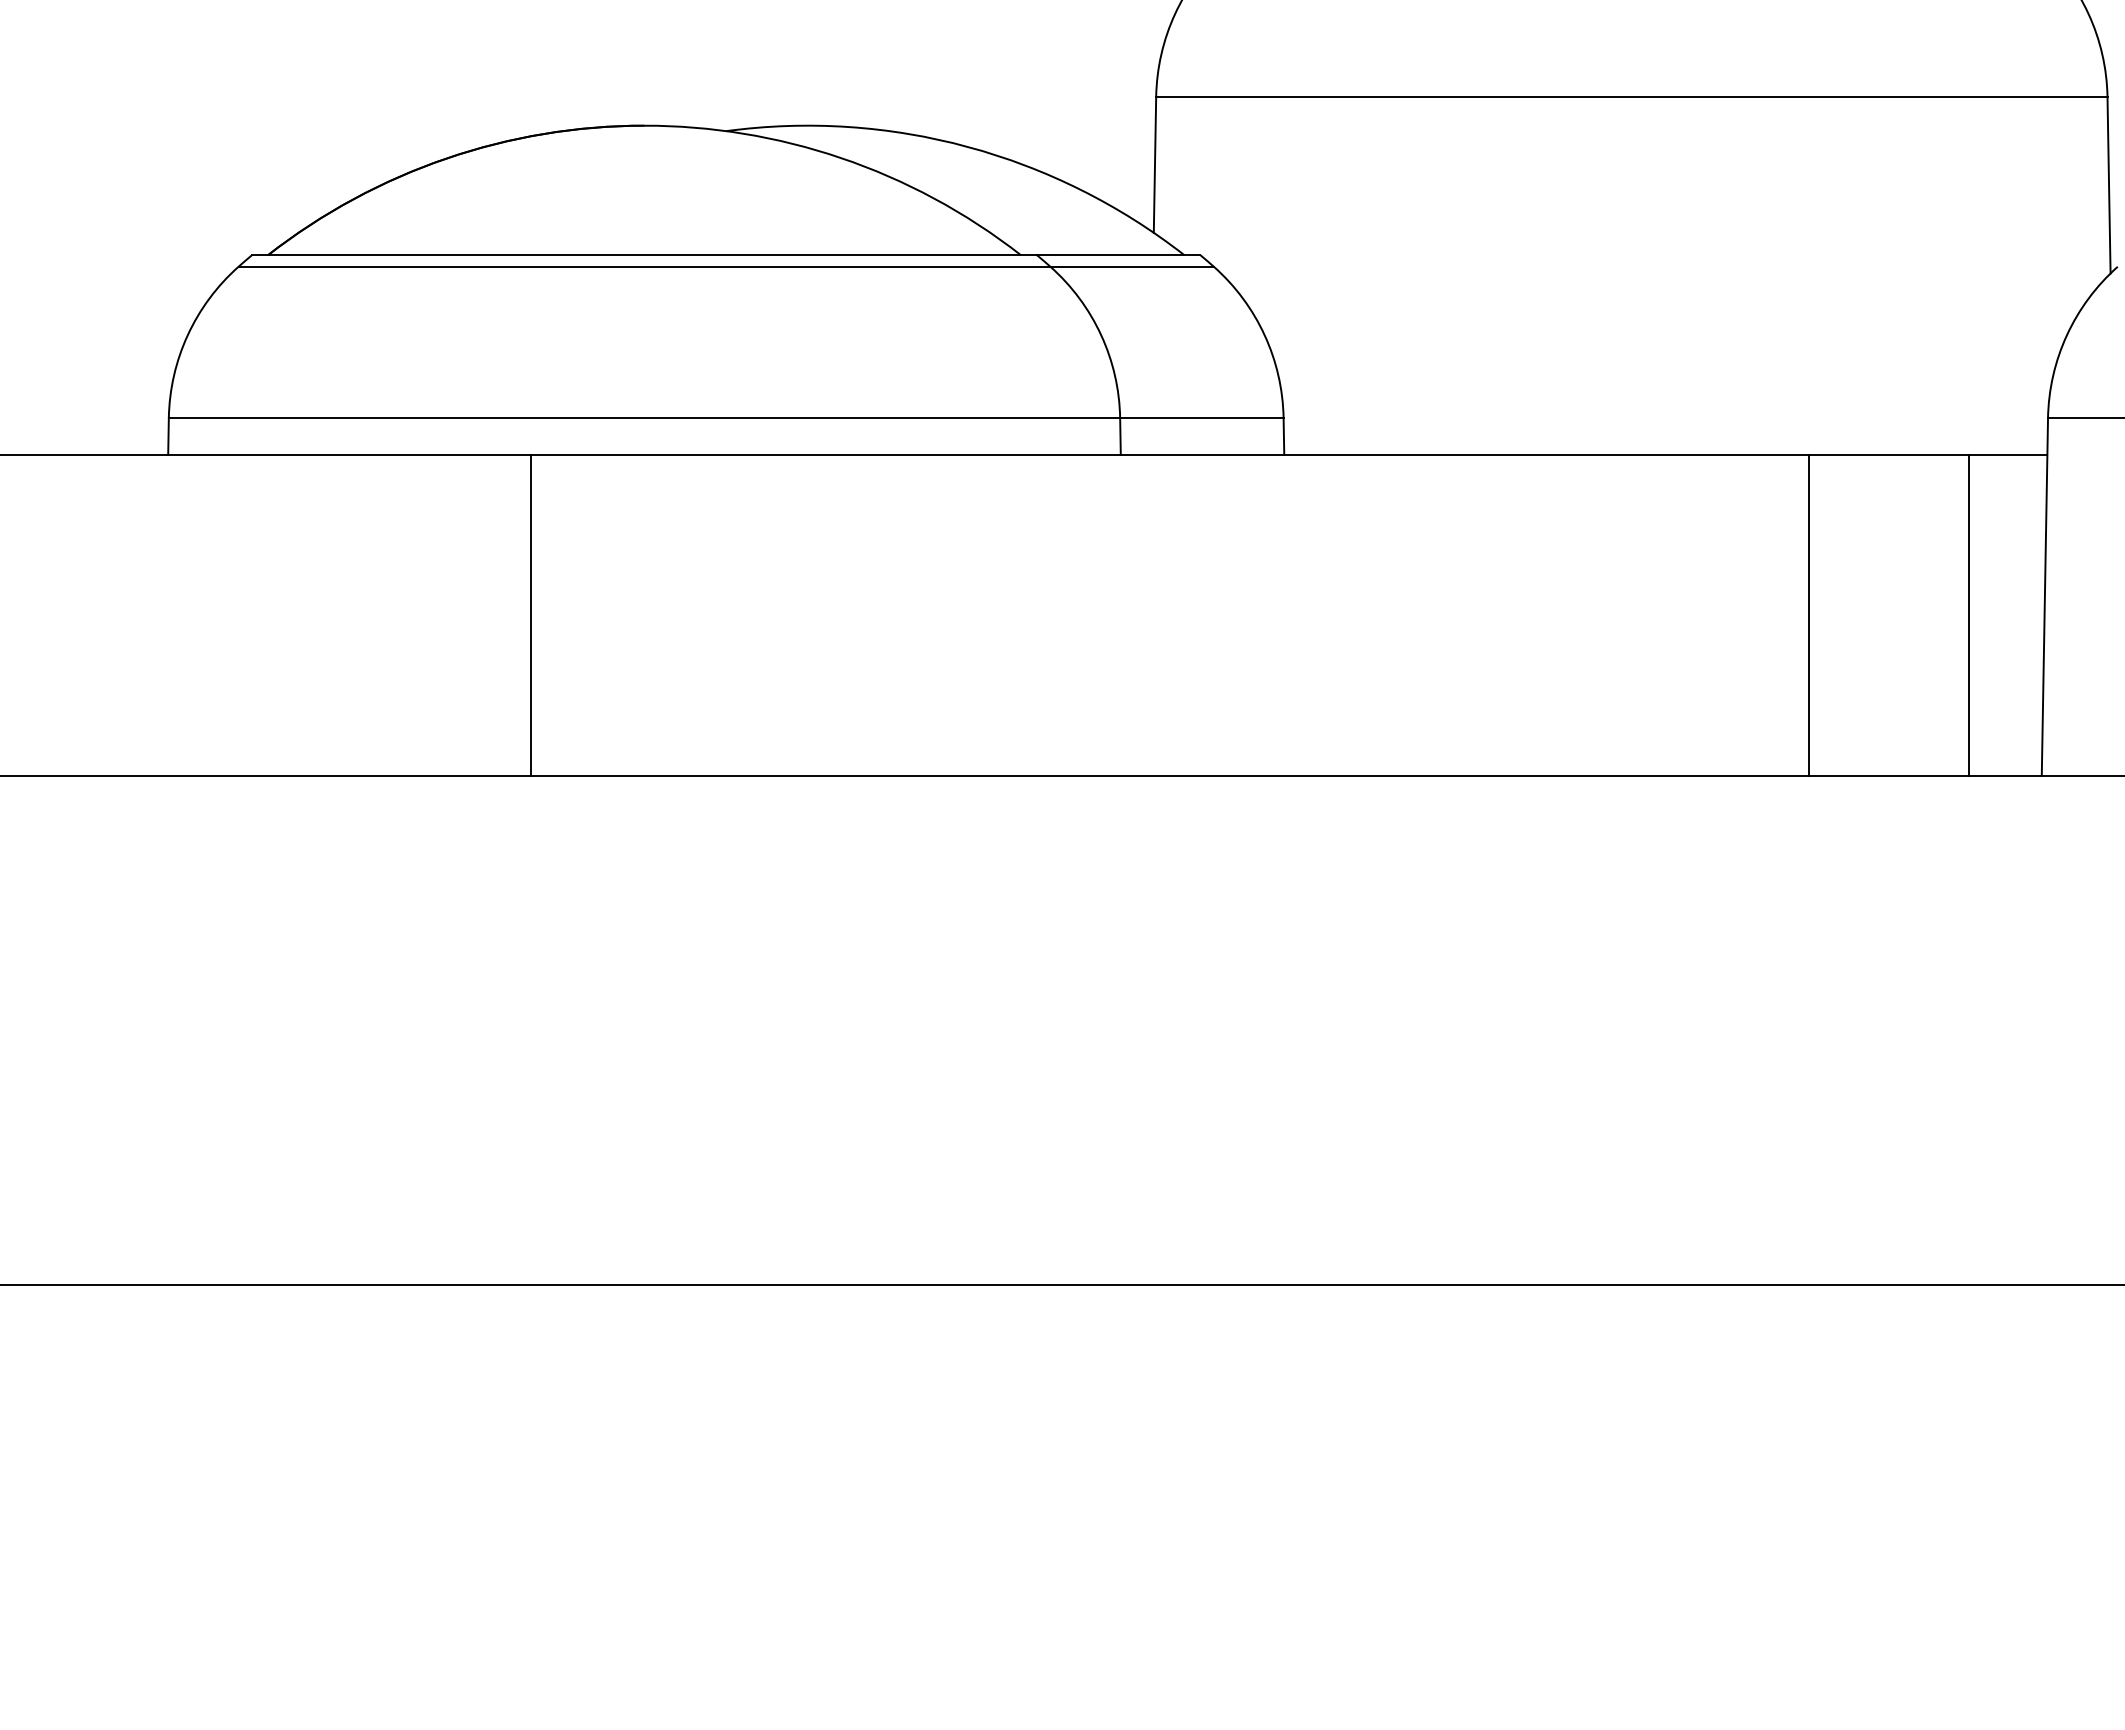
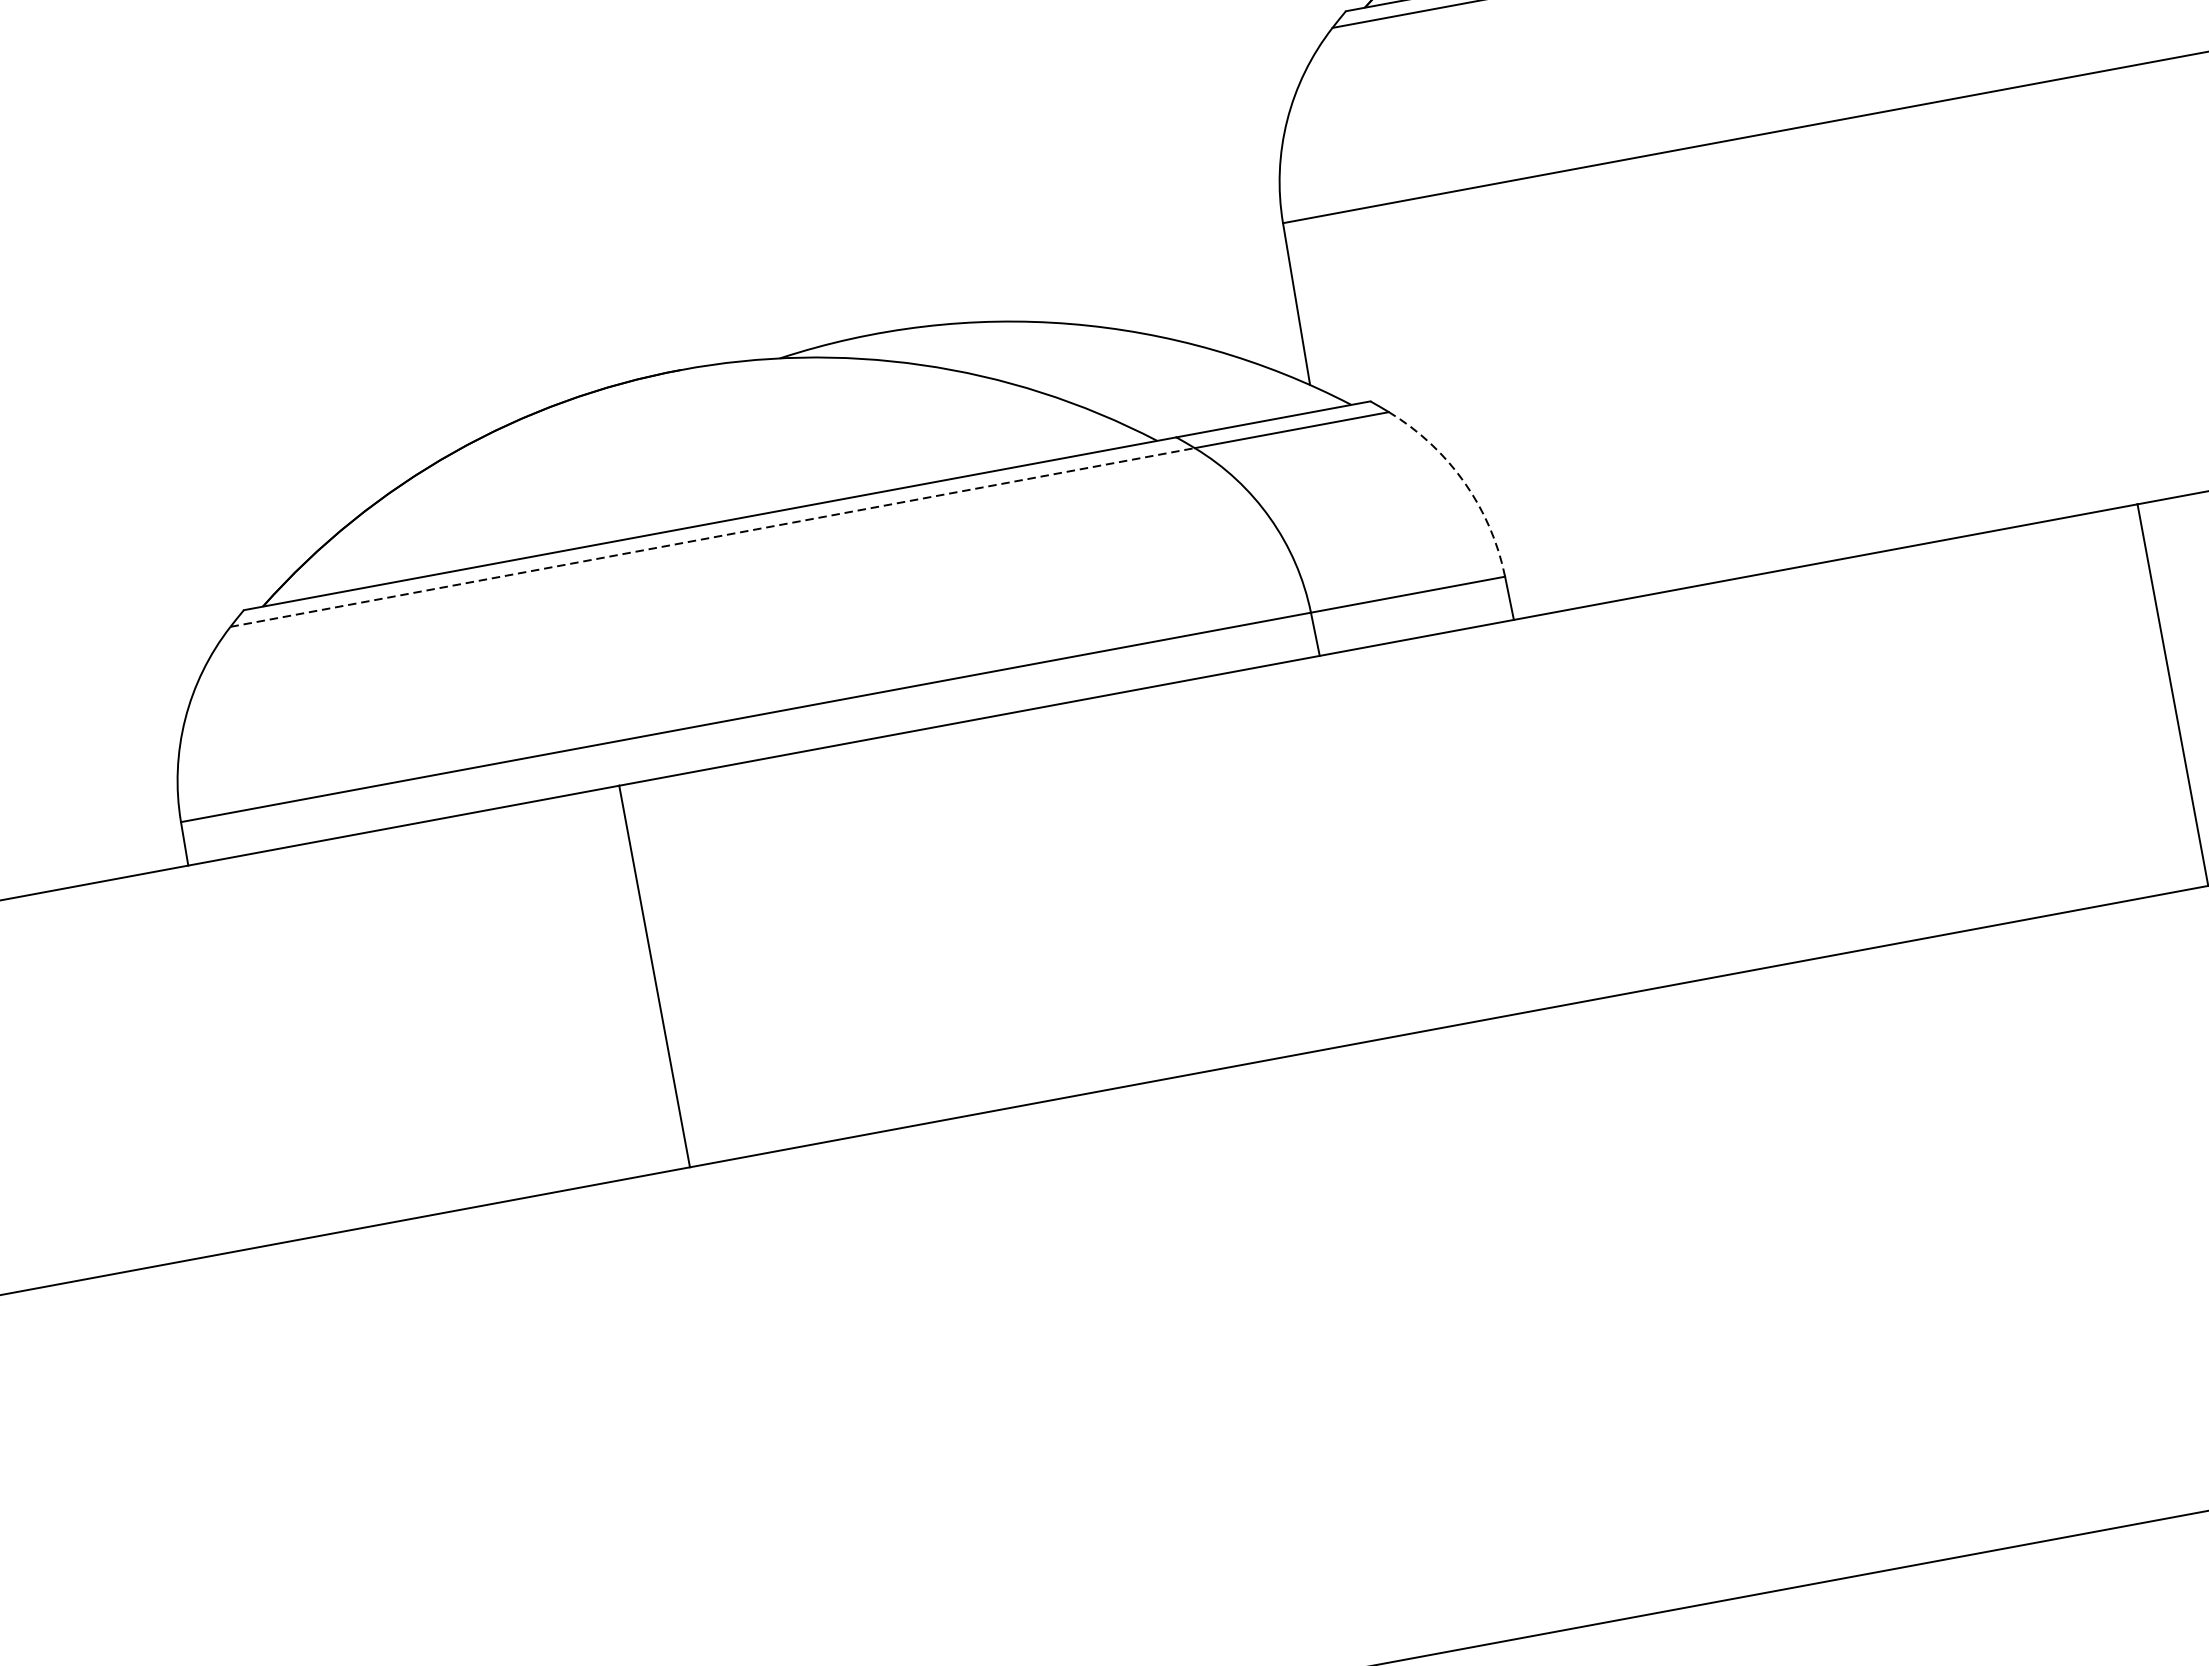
line: (644, 266) -> (712, 537), solid -> dashed
arc: (1264, 335) -> (1464, 482), solid -> dashed

